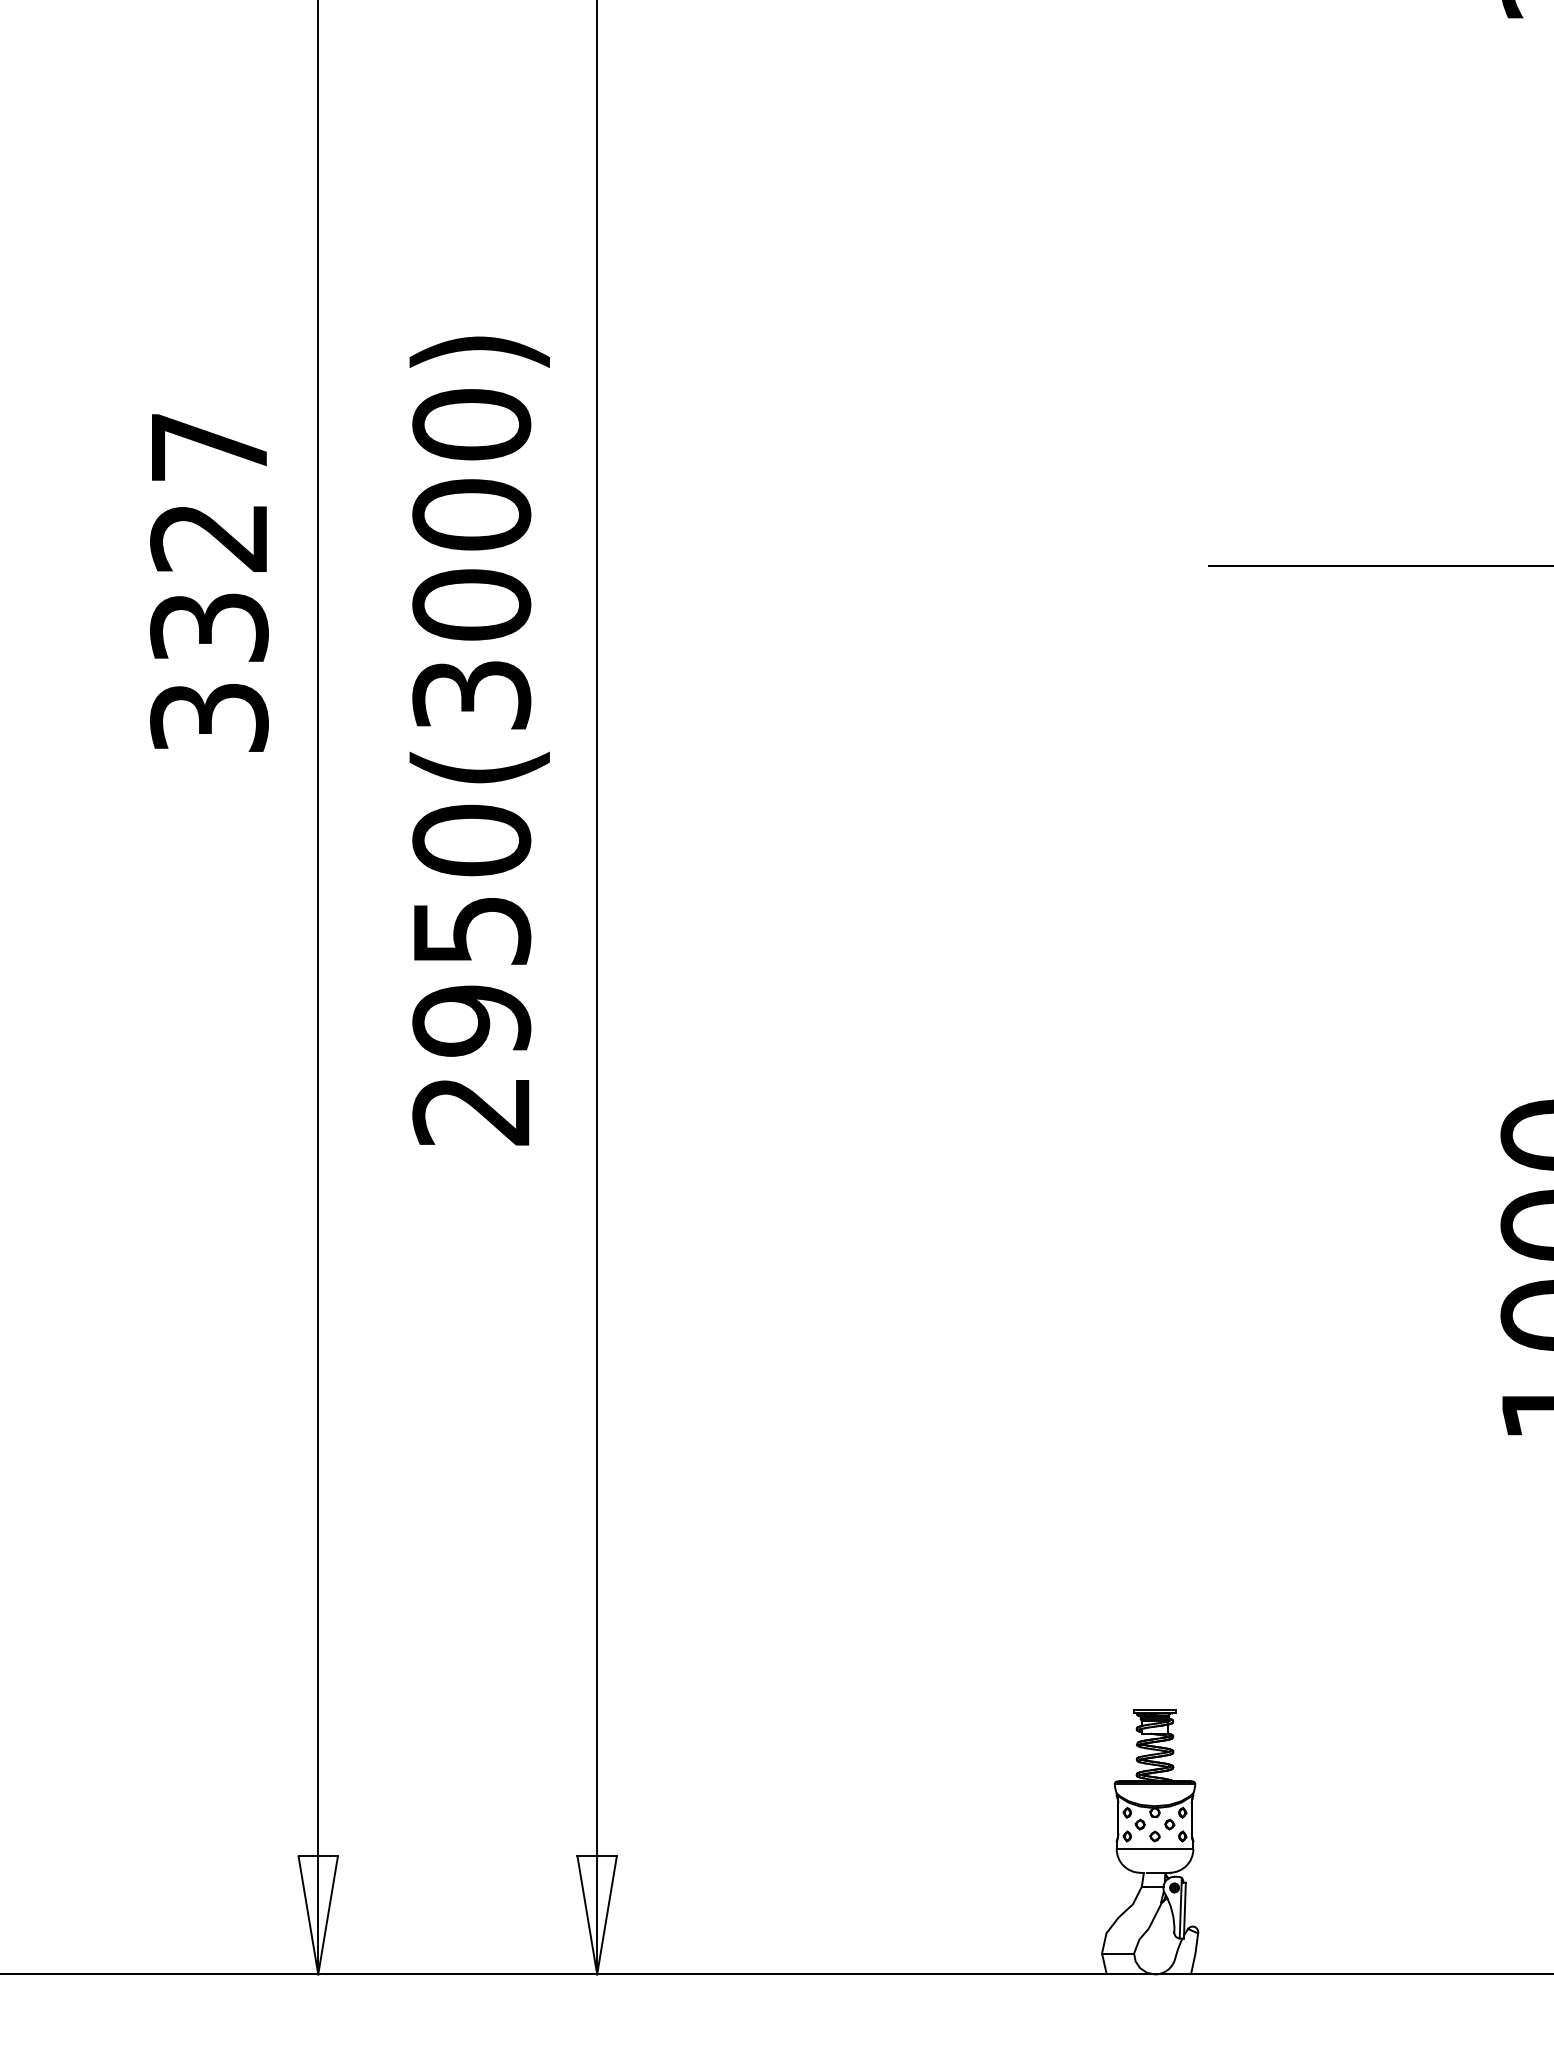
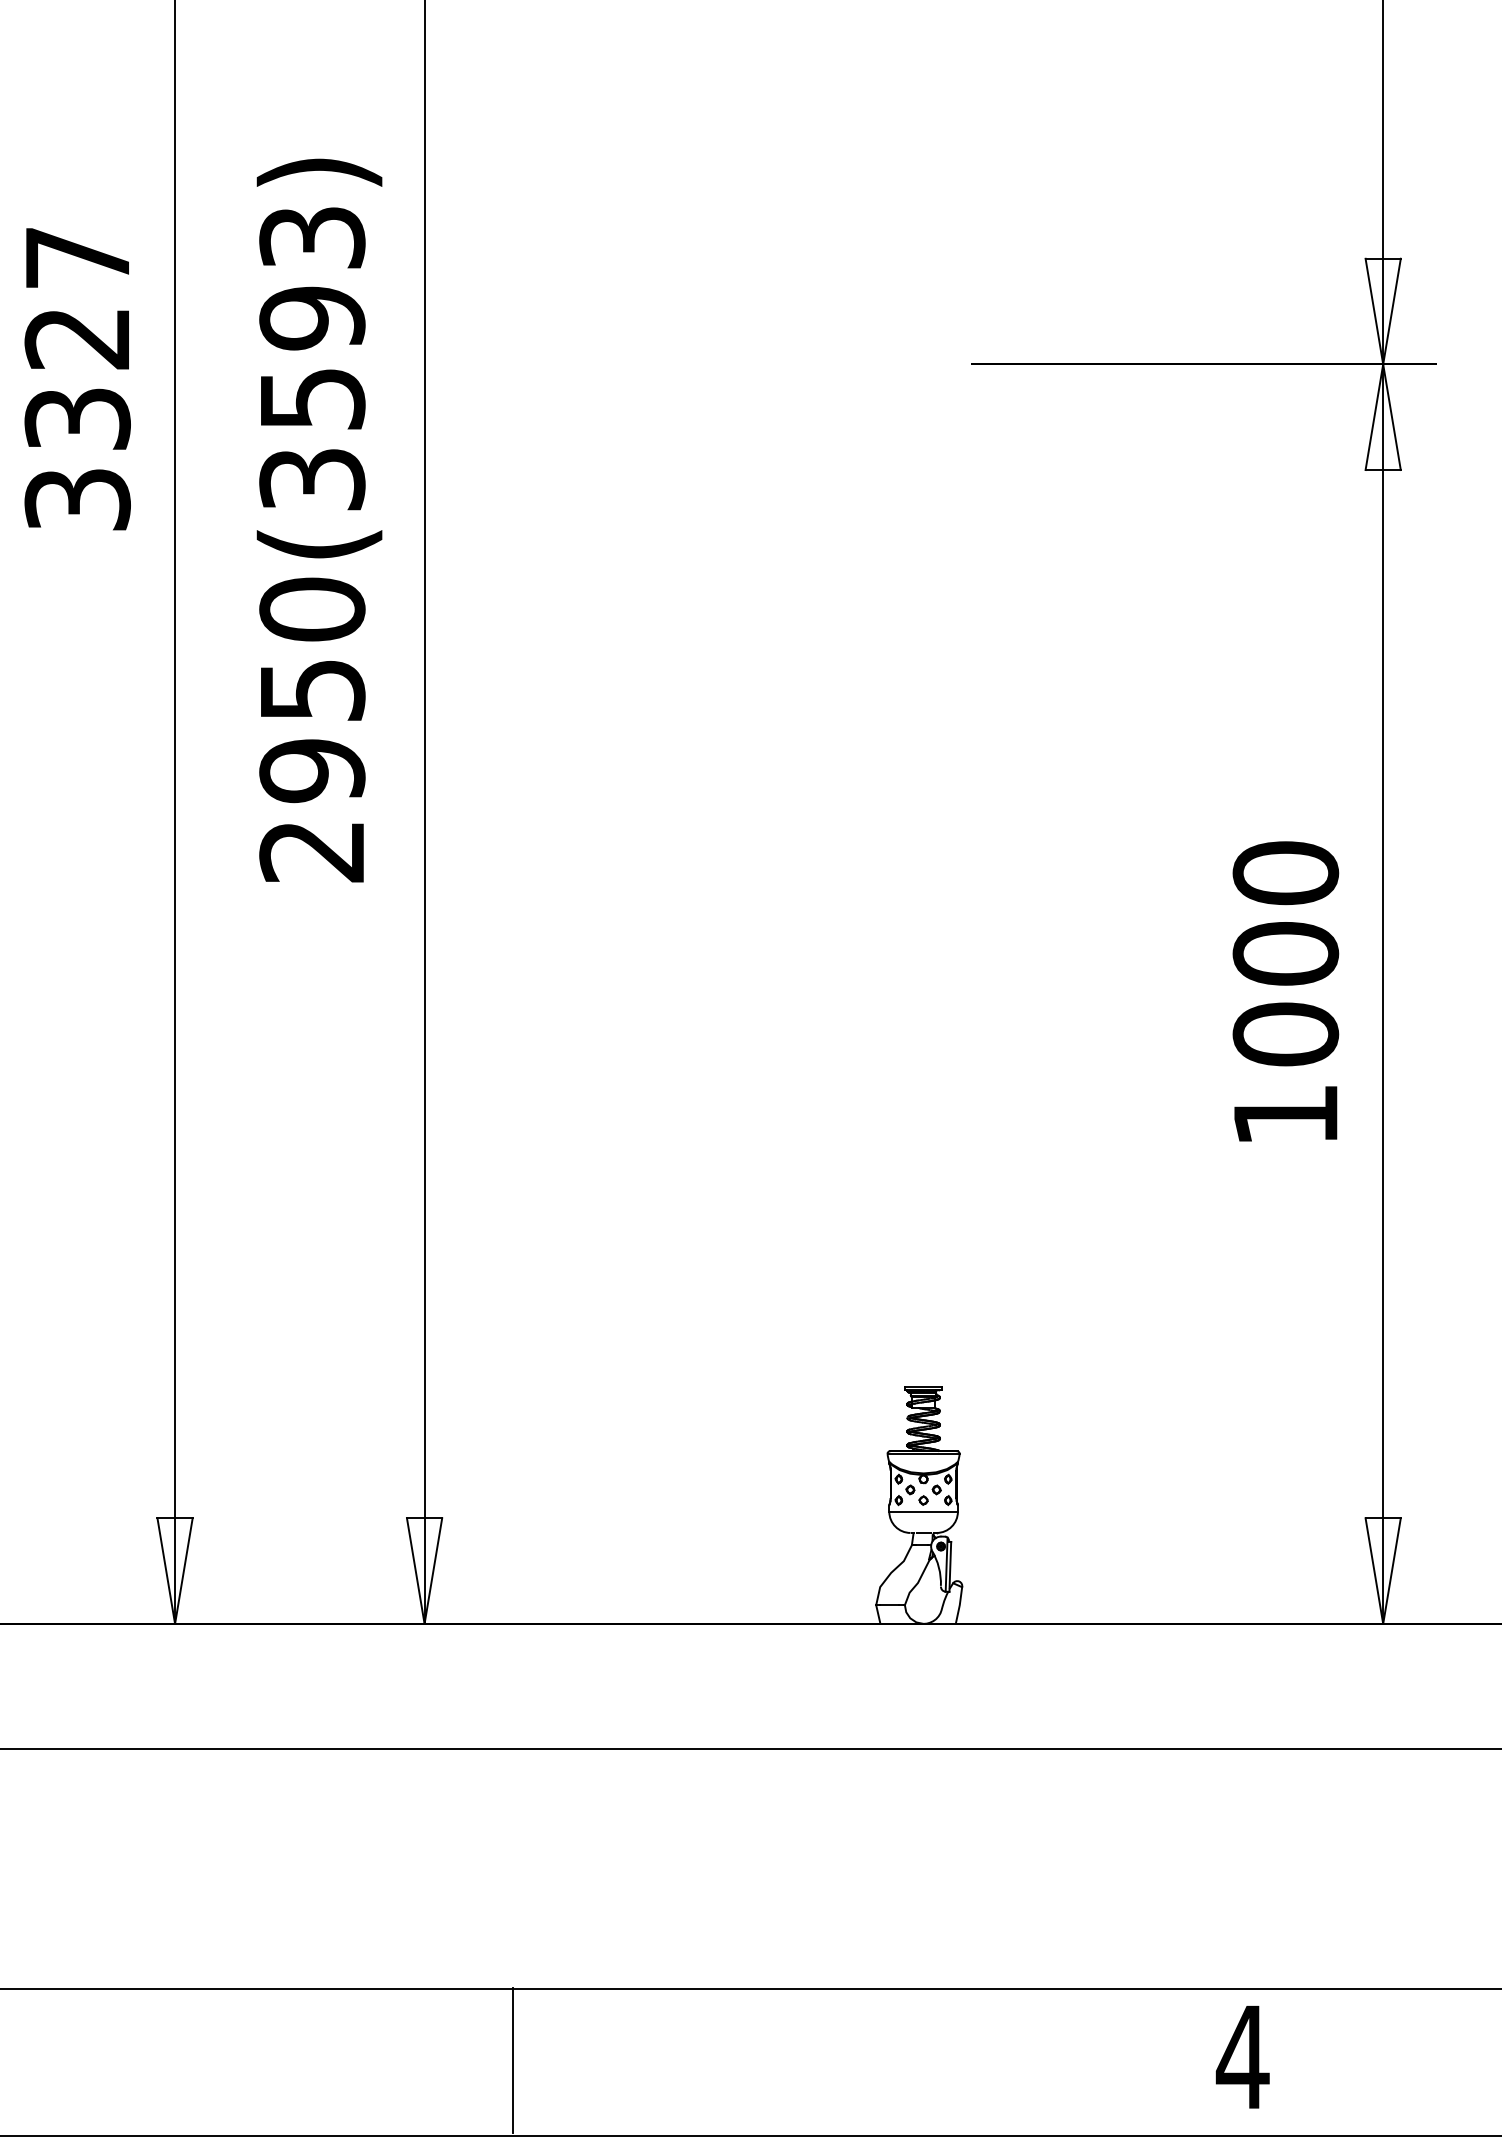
text: (471, 514) -> (312, 317), 2950(3000) -> 2950(3593)

